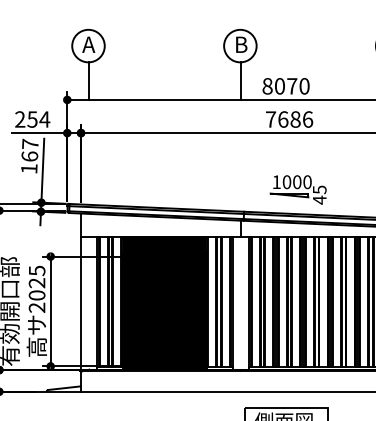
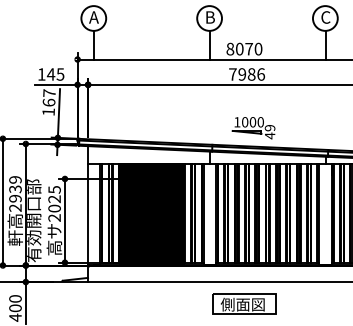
text: (33, 119) -> (51, 74), 254 -> 145
text: (283, 119) -> (242, 74), 7686 -> 7986
text: (318, 190) -> (269, 128), 45 -> 49

